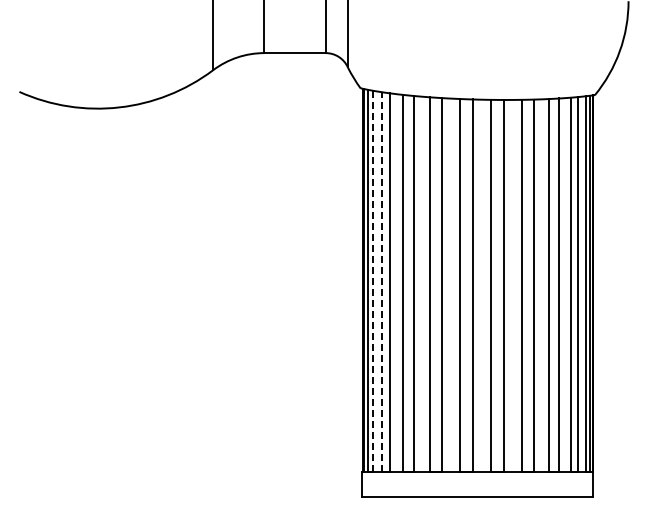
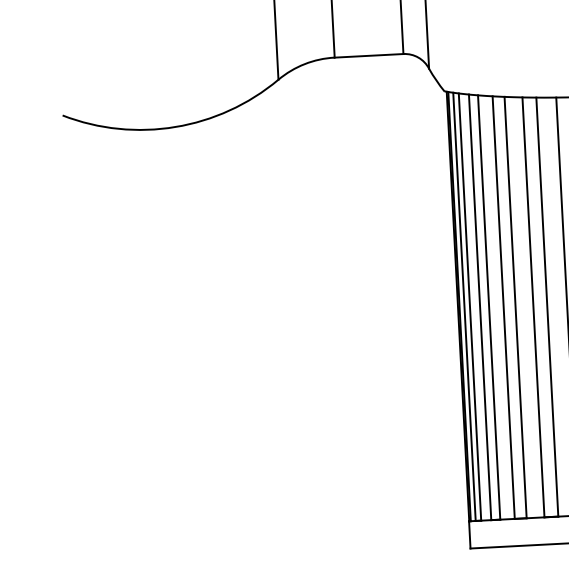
line: (373, 281) -> (470, 307), dashed -> solid
line: (382, 282) -> (480, 307), dashed -> solid

